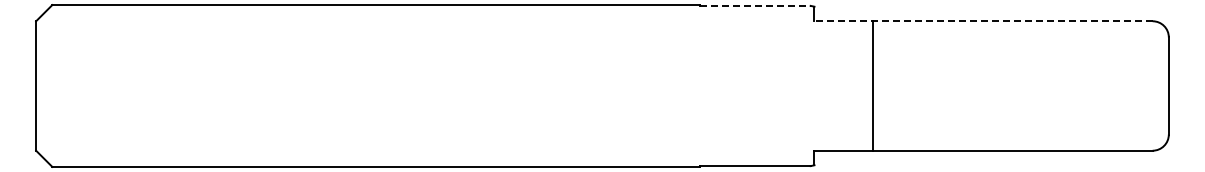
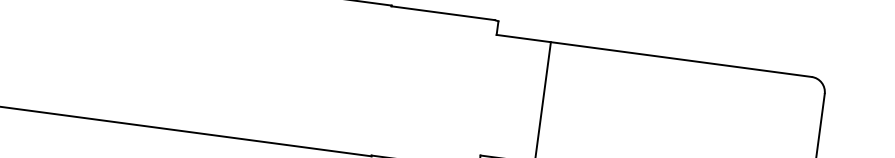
line: (755, 5) -> (443, 12), dashed -> solid
line: (983, 21) -> (654, 56), dashed -> solid

